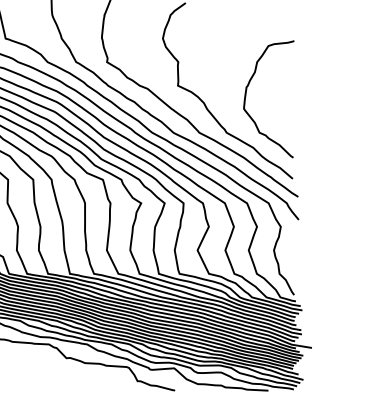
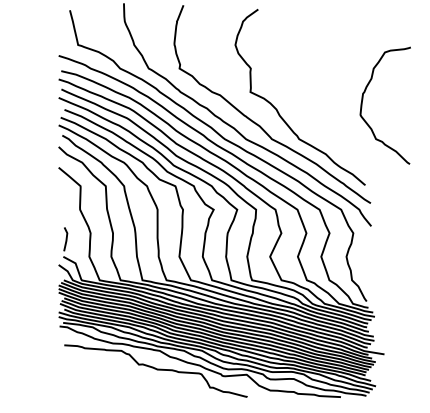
curve: (246, 93) -> (363, 99), moved

